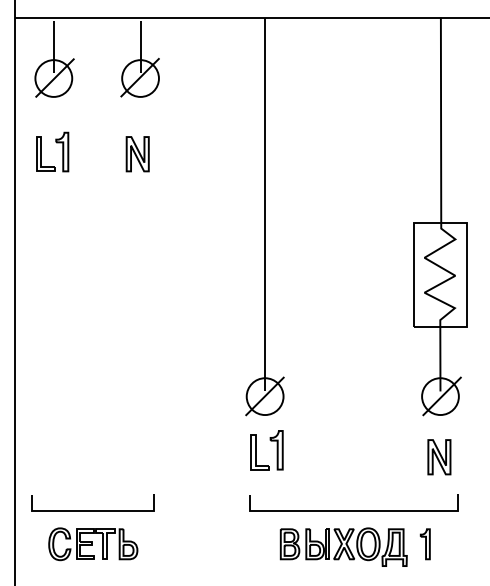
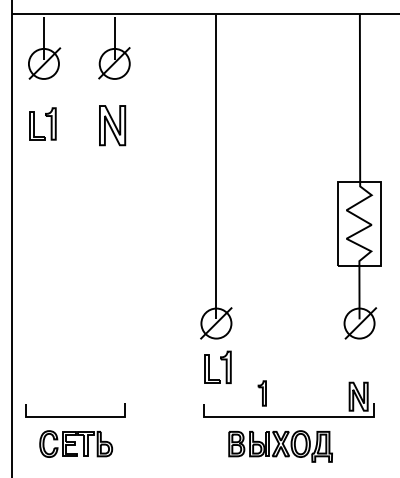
part: (137, 154) -> (112, 125), size x1.4
part: (439, 457) -> (358, 396), moved
part: (424, 544) -> (261, 393), moved

